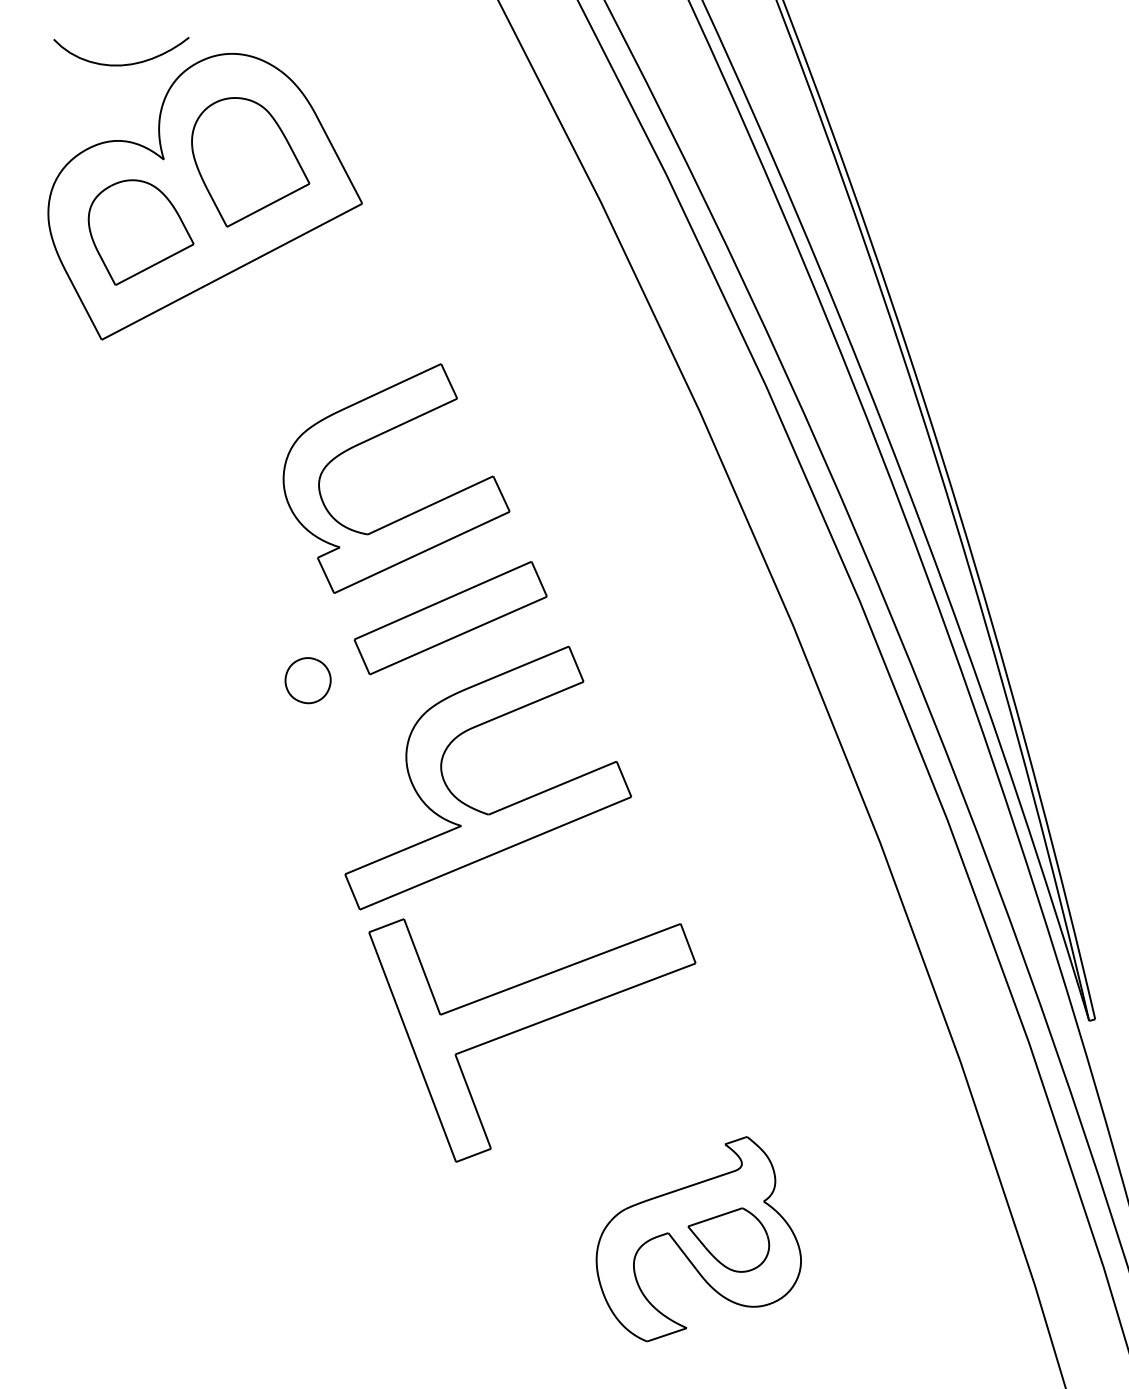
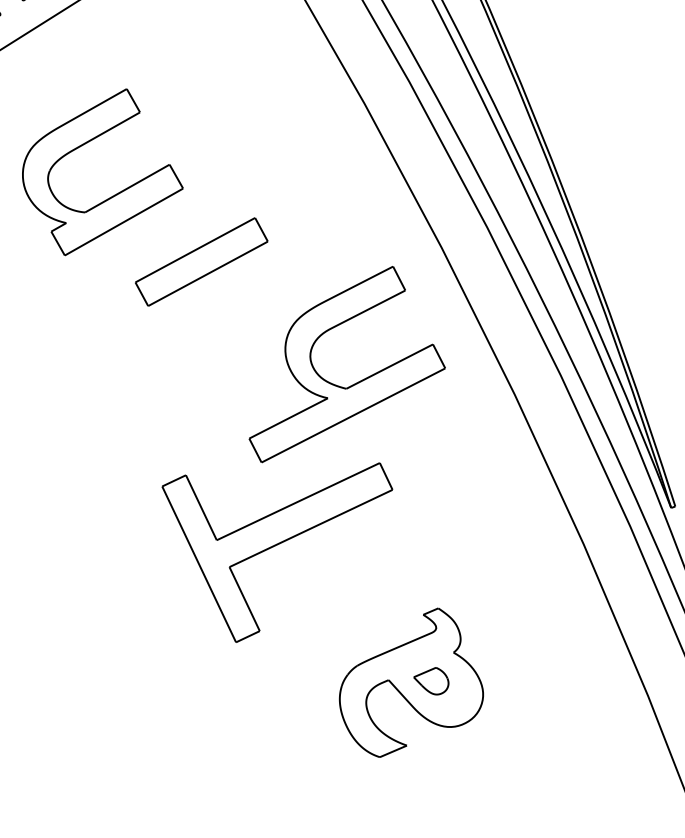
part: (412, 512) -> (115, 194), moved
part: (307, 680) -> (104, 313), removed
part: (500, 808) -> (354, 383), moved
part: (728, 1239) -> (431, 681), size x0.6

